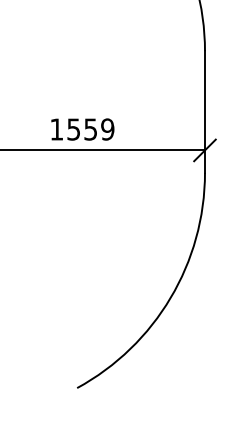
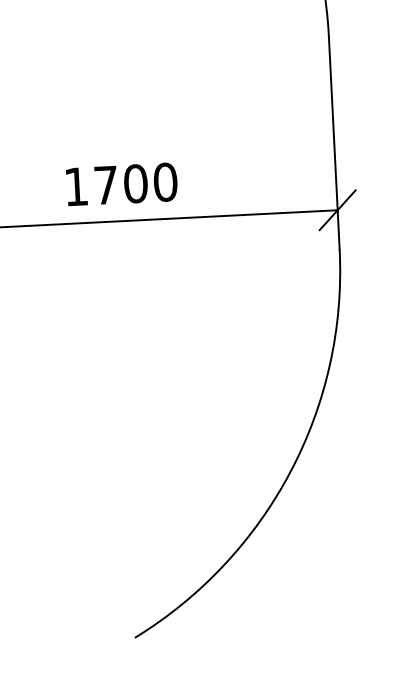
text: (90, 129) -> (135, 183), 1559 -> 1700

